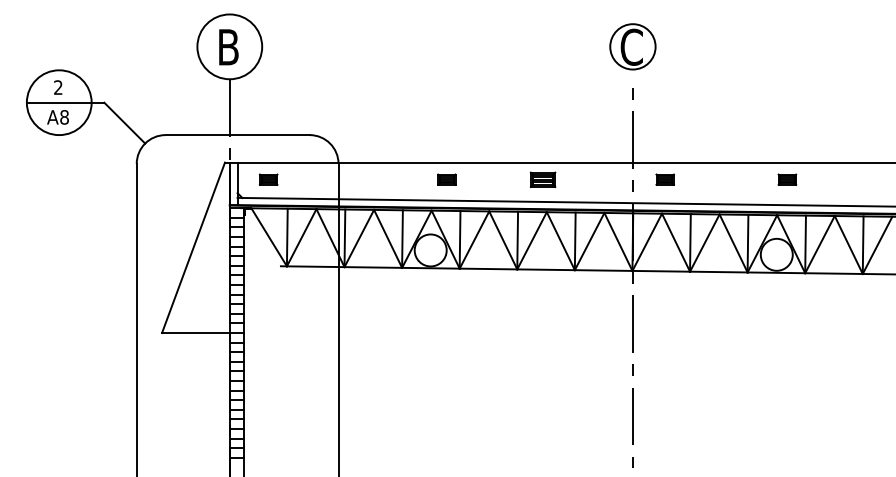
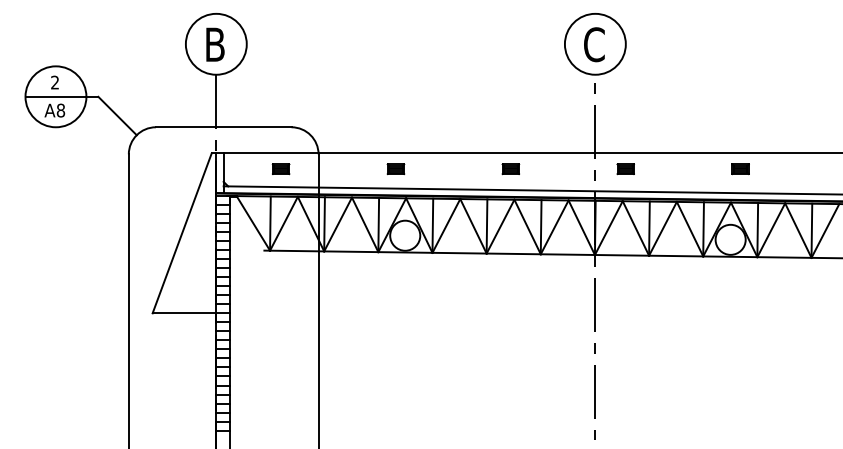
circle: (632, 46) -> (594, 43), size x1.43
part: (268, 179) -> (280, 169), moved
part: (446, 179) -> (395, 169), moved
part: (542, 179) -> (510, 169), size x0.71

